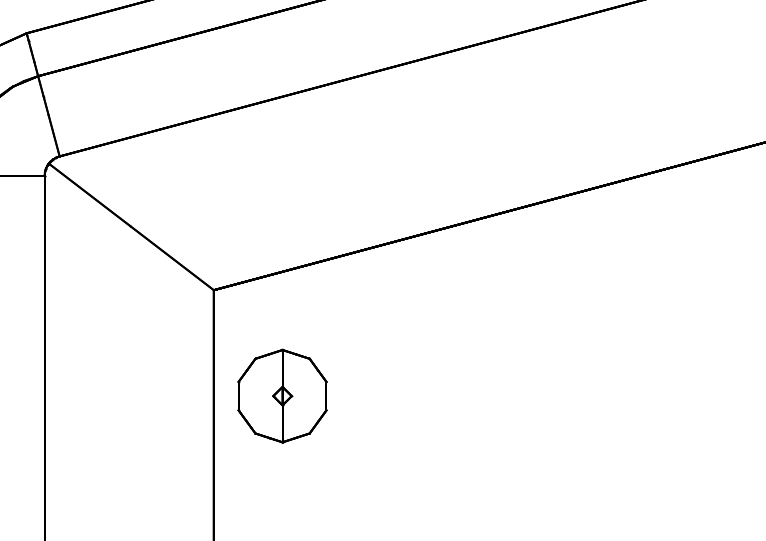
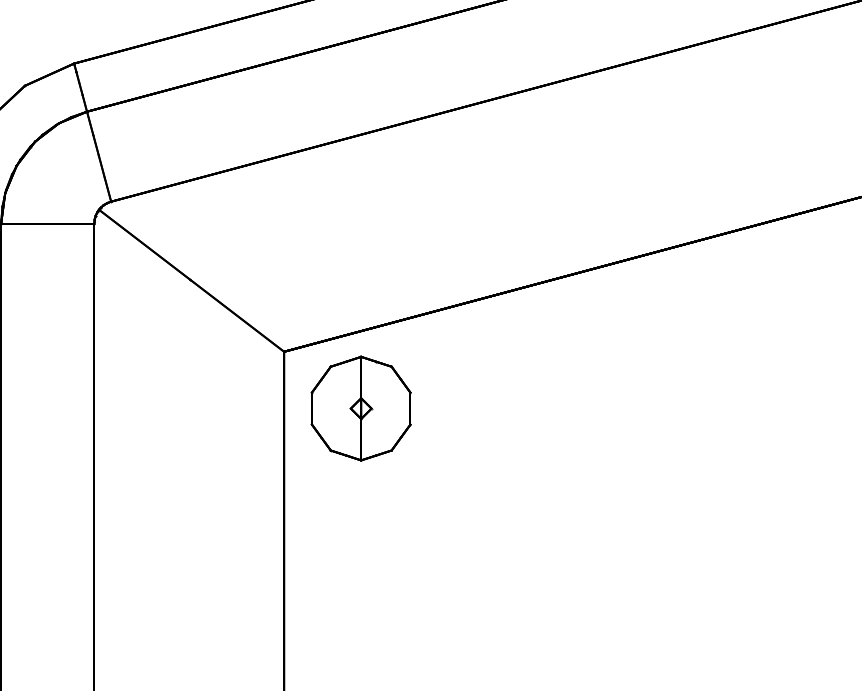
part: (281, 396) -> (360, 408), moved

